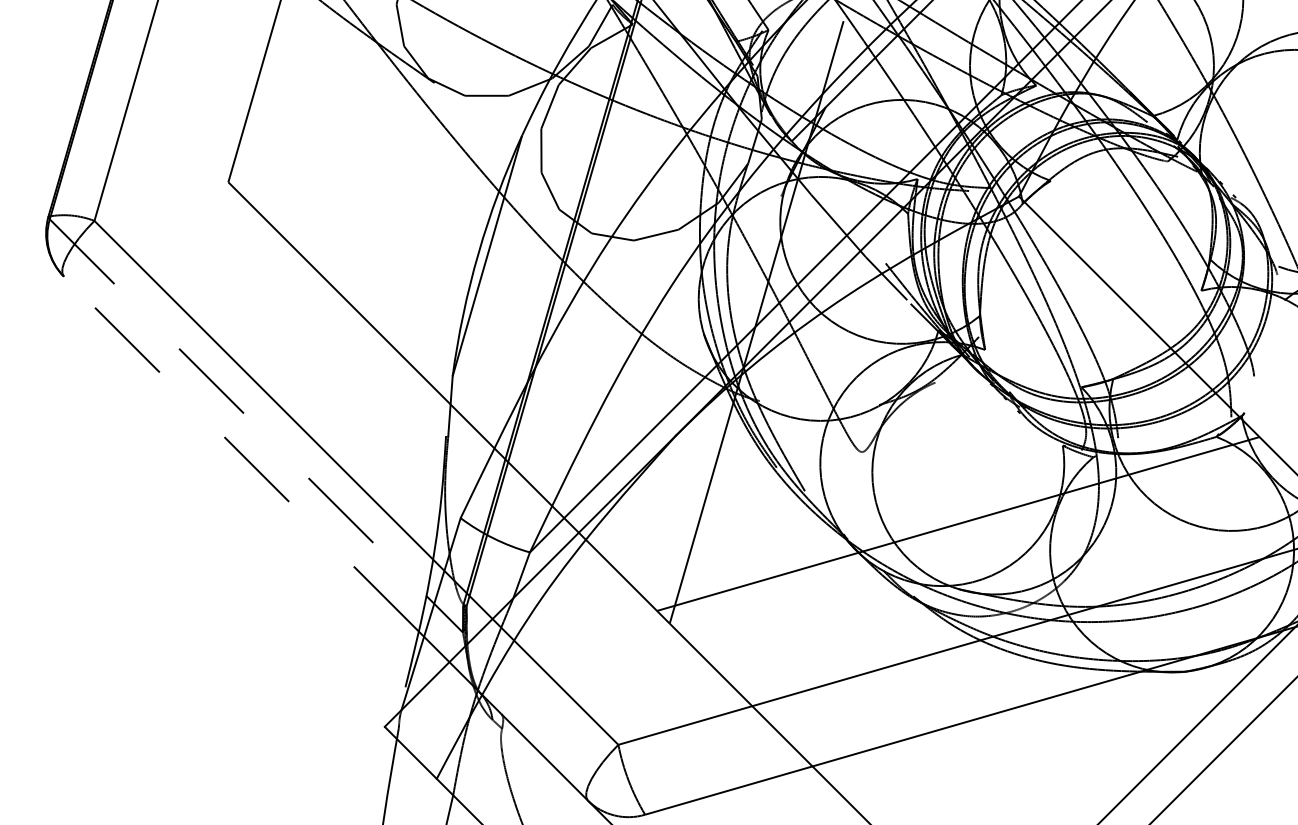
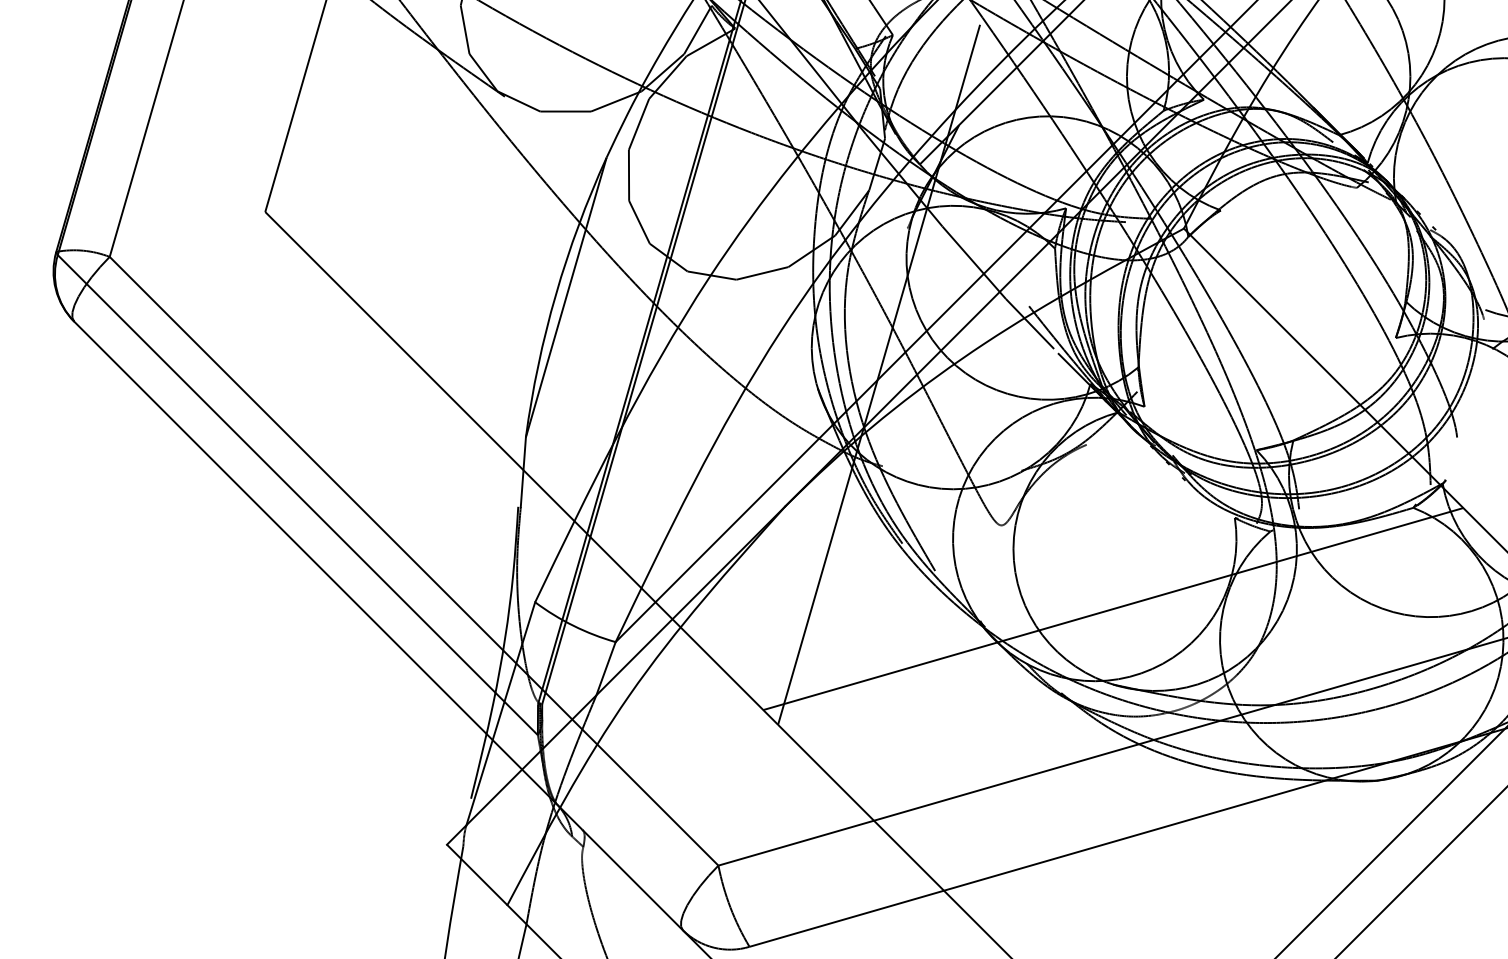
line: (238, 408) -> (276, 474), dashed -> solid
line: (240, 453) -> (279, 527), dashed -> solid

